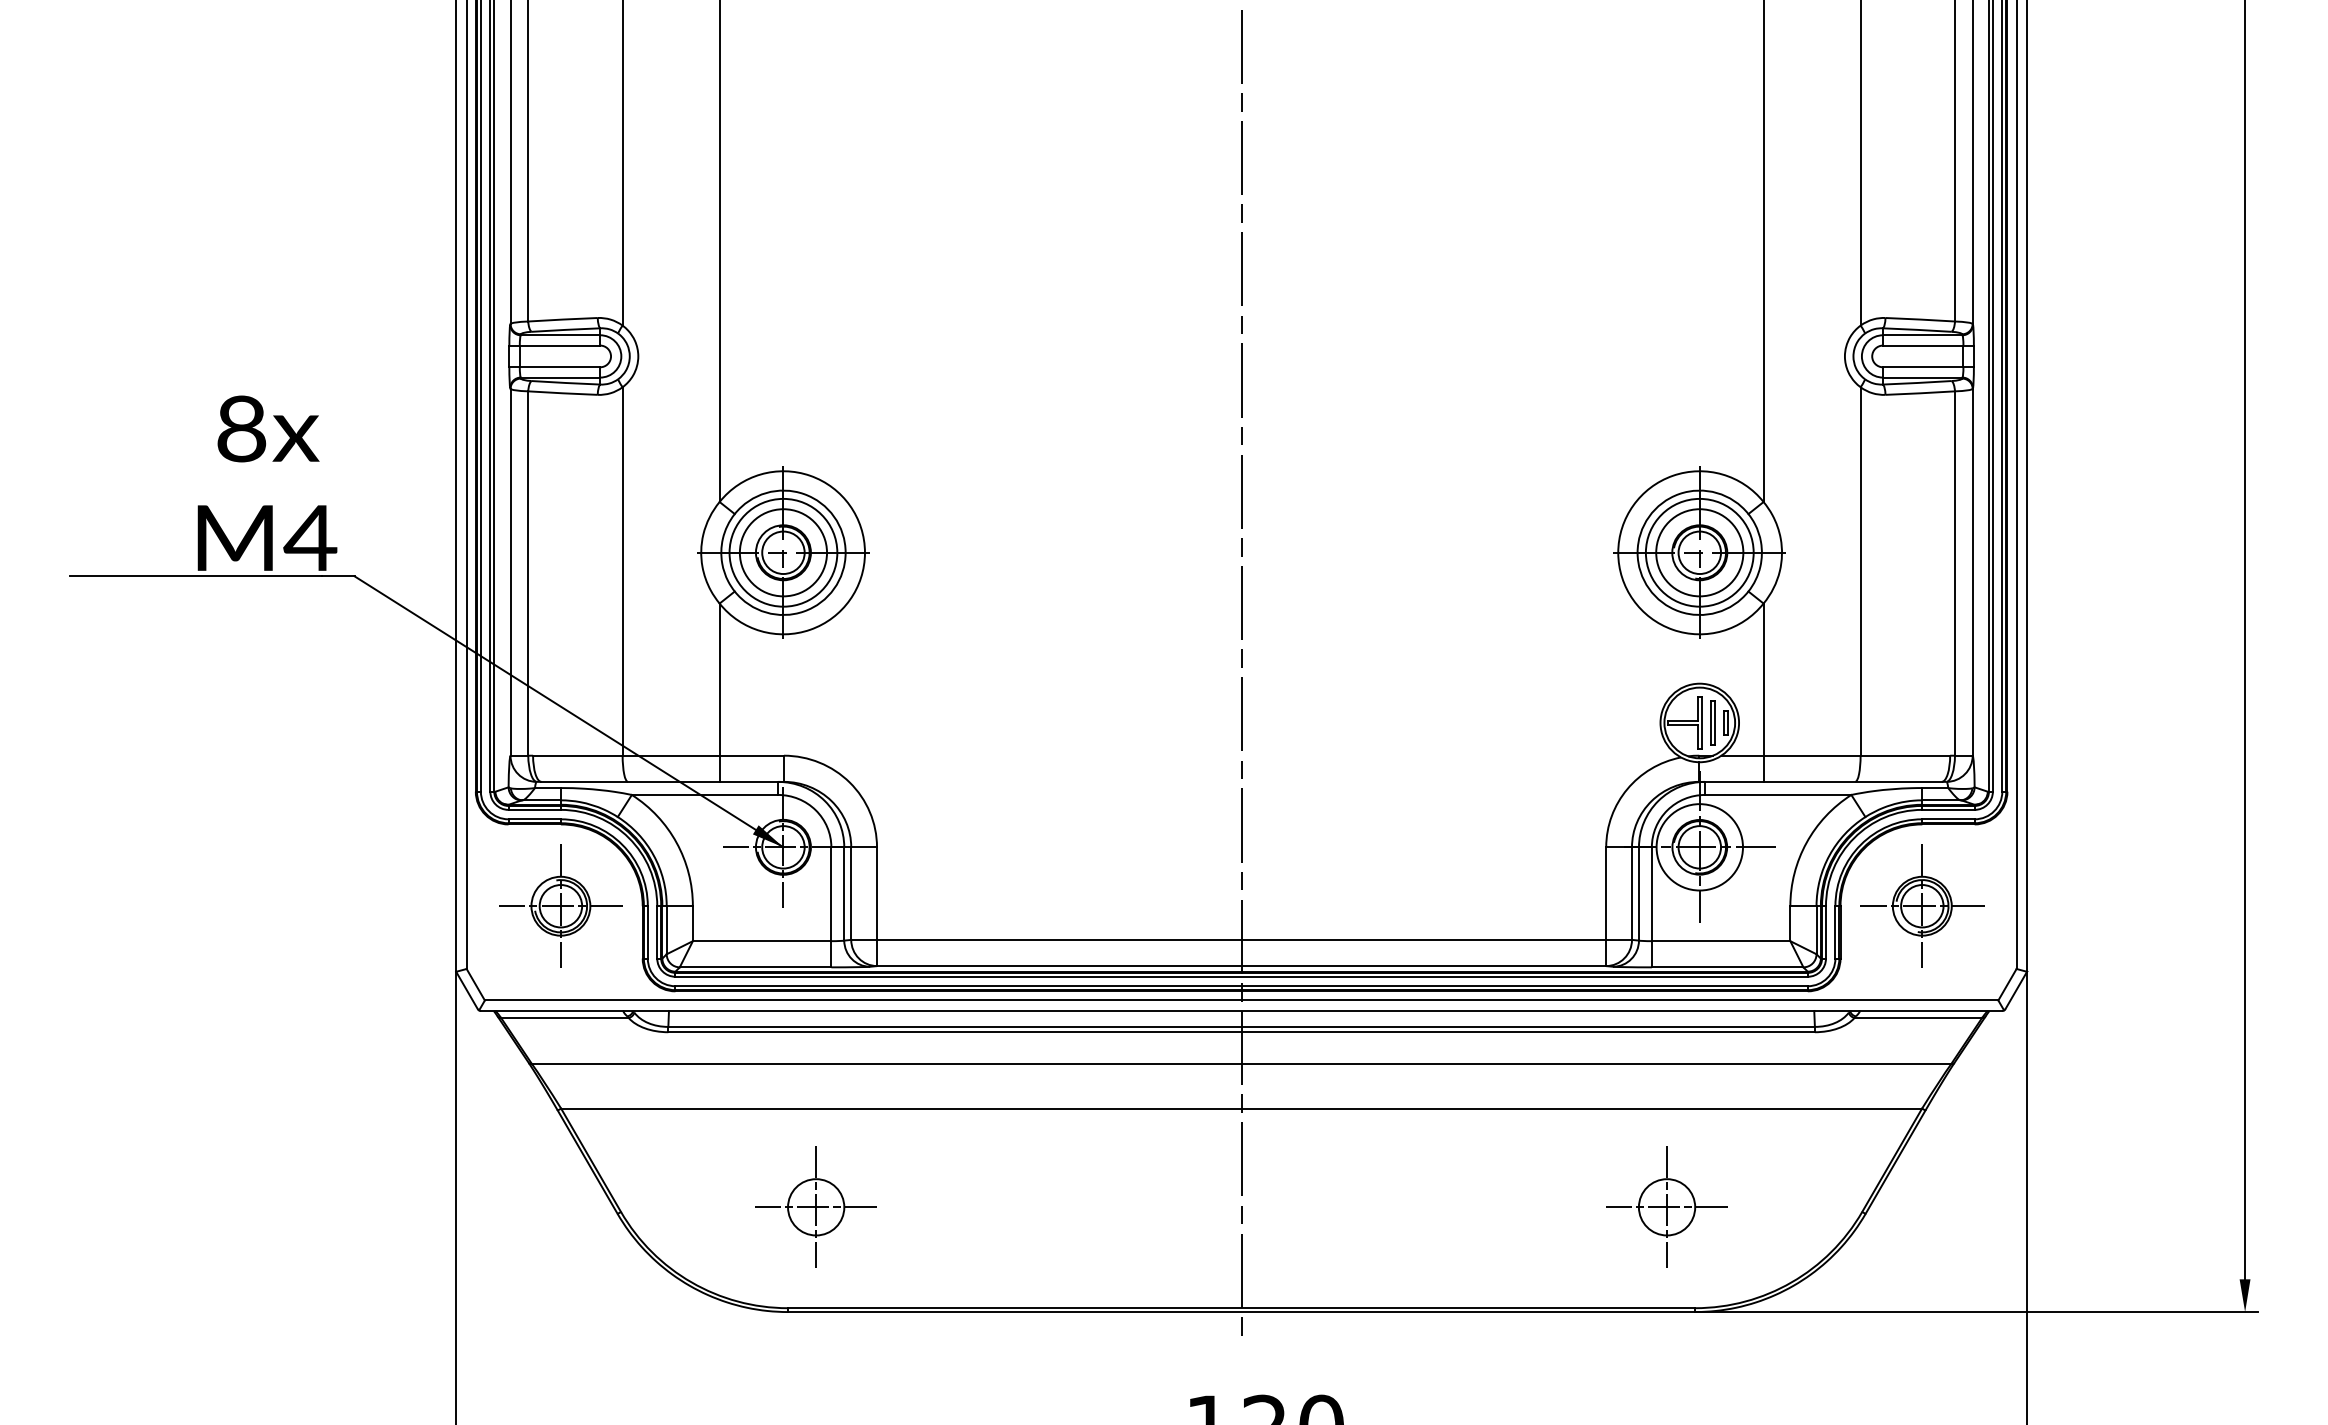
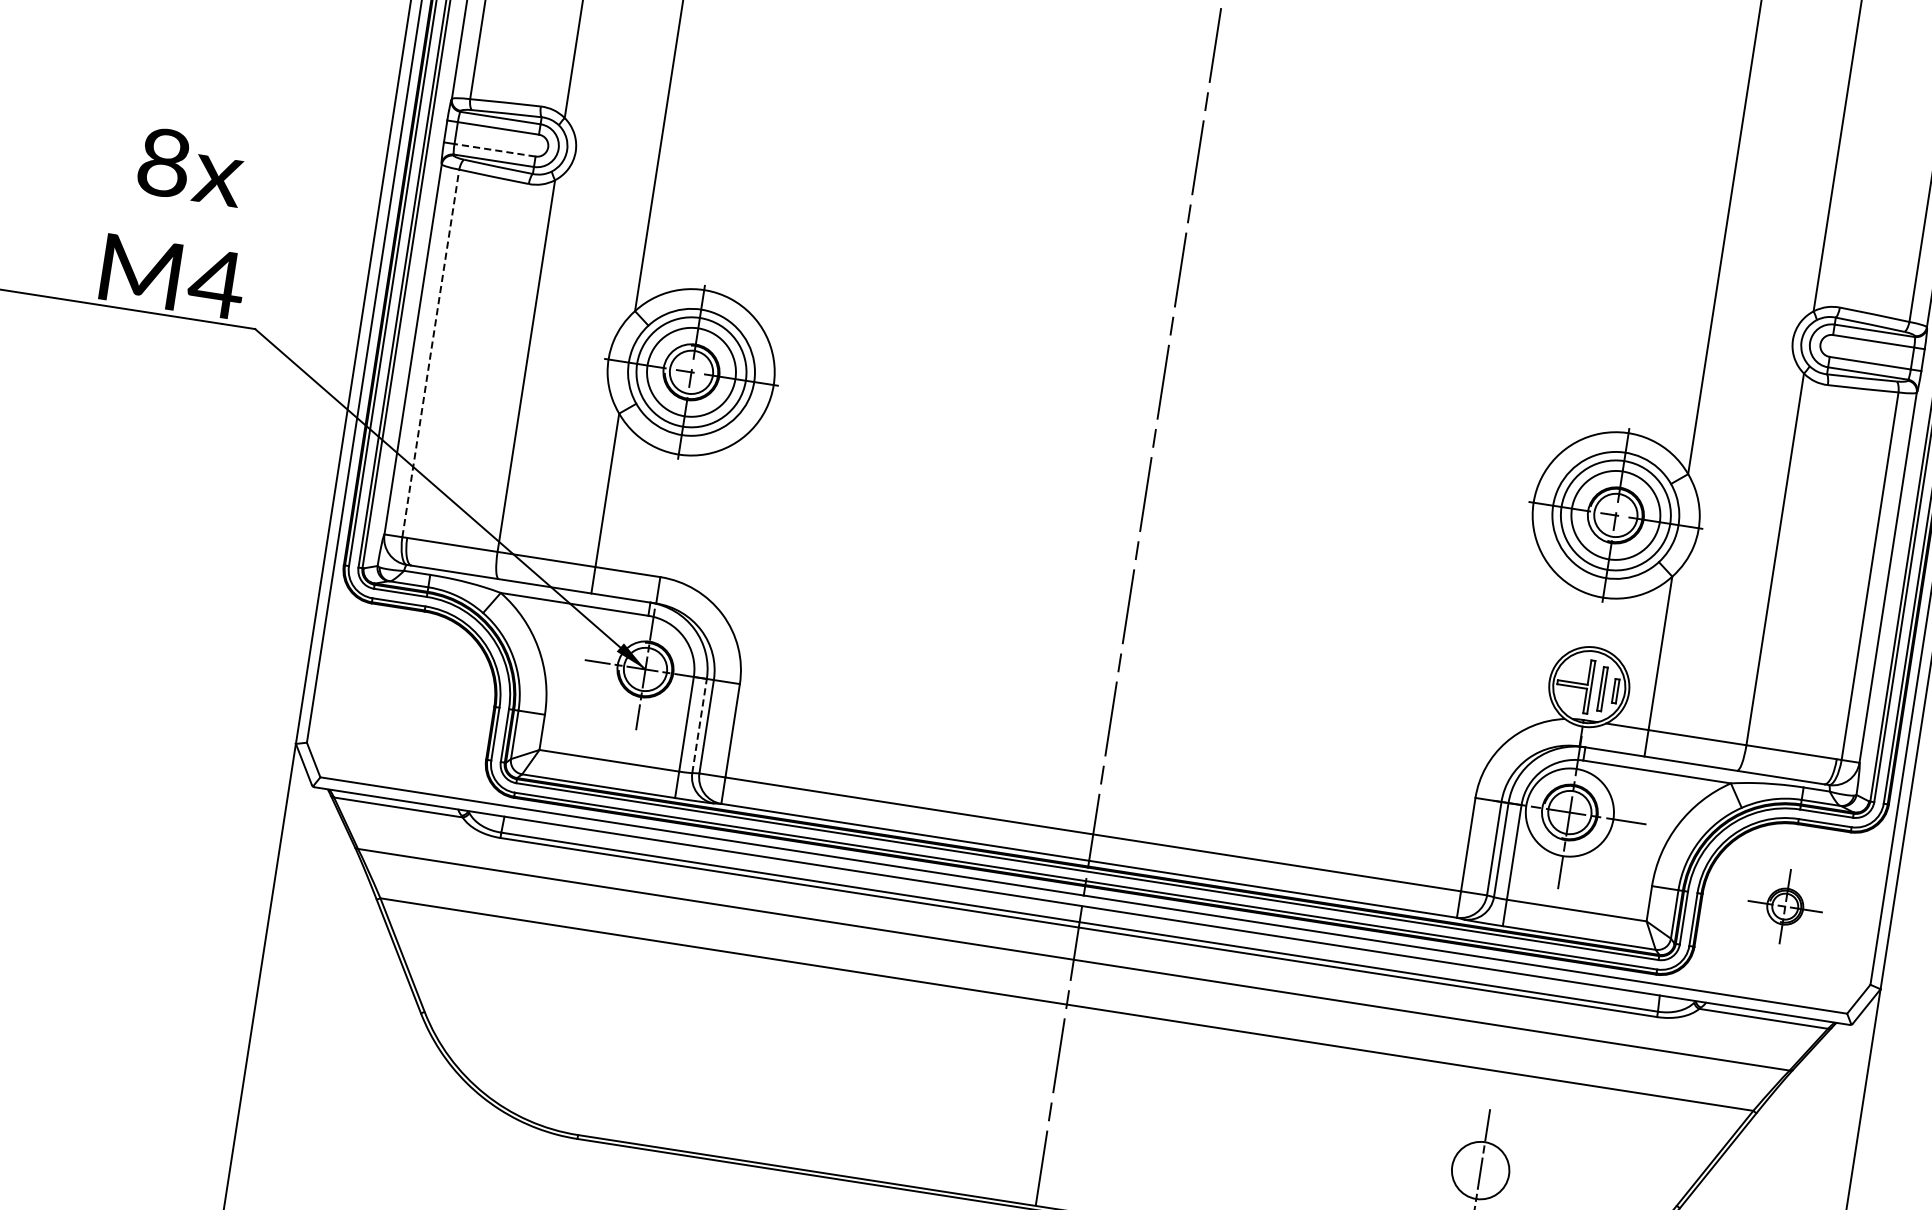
line: (559, 367) -> (494, 150), solid -> dashed
line: (528, 573) -> (431, 353), solid -> dashed
line: (844, 893) -> (699, 725), solid -> dashed
part: (560, 905) -> (411, 693), removed
part: (1922, 905) -> (1785, 906), size x0.6
part: (815, 1206) -> (621, 1036), removed
line: (1666, 1207) -> (1480, 1170), removed

